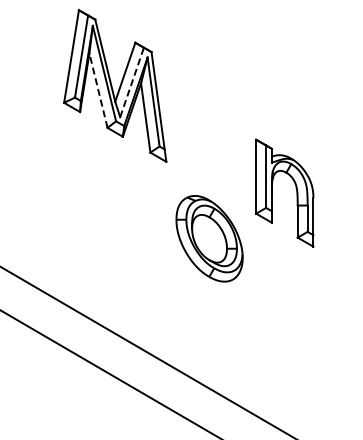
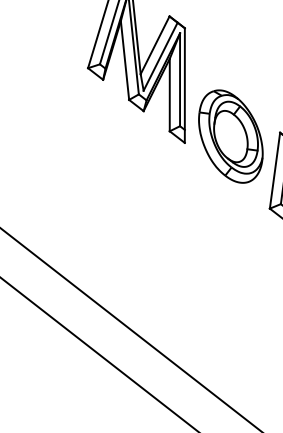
line: (132, 82) -> (161, 56), dashed -> solid
line: (98, 90) -> (125, 60), dashed -> solid
part: (209, 238) -> (230, 136), moved

